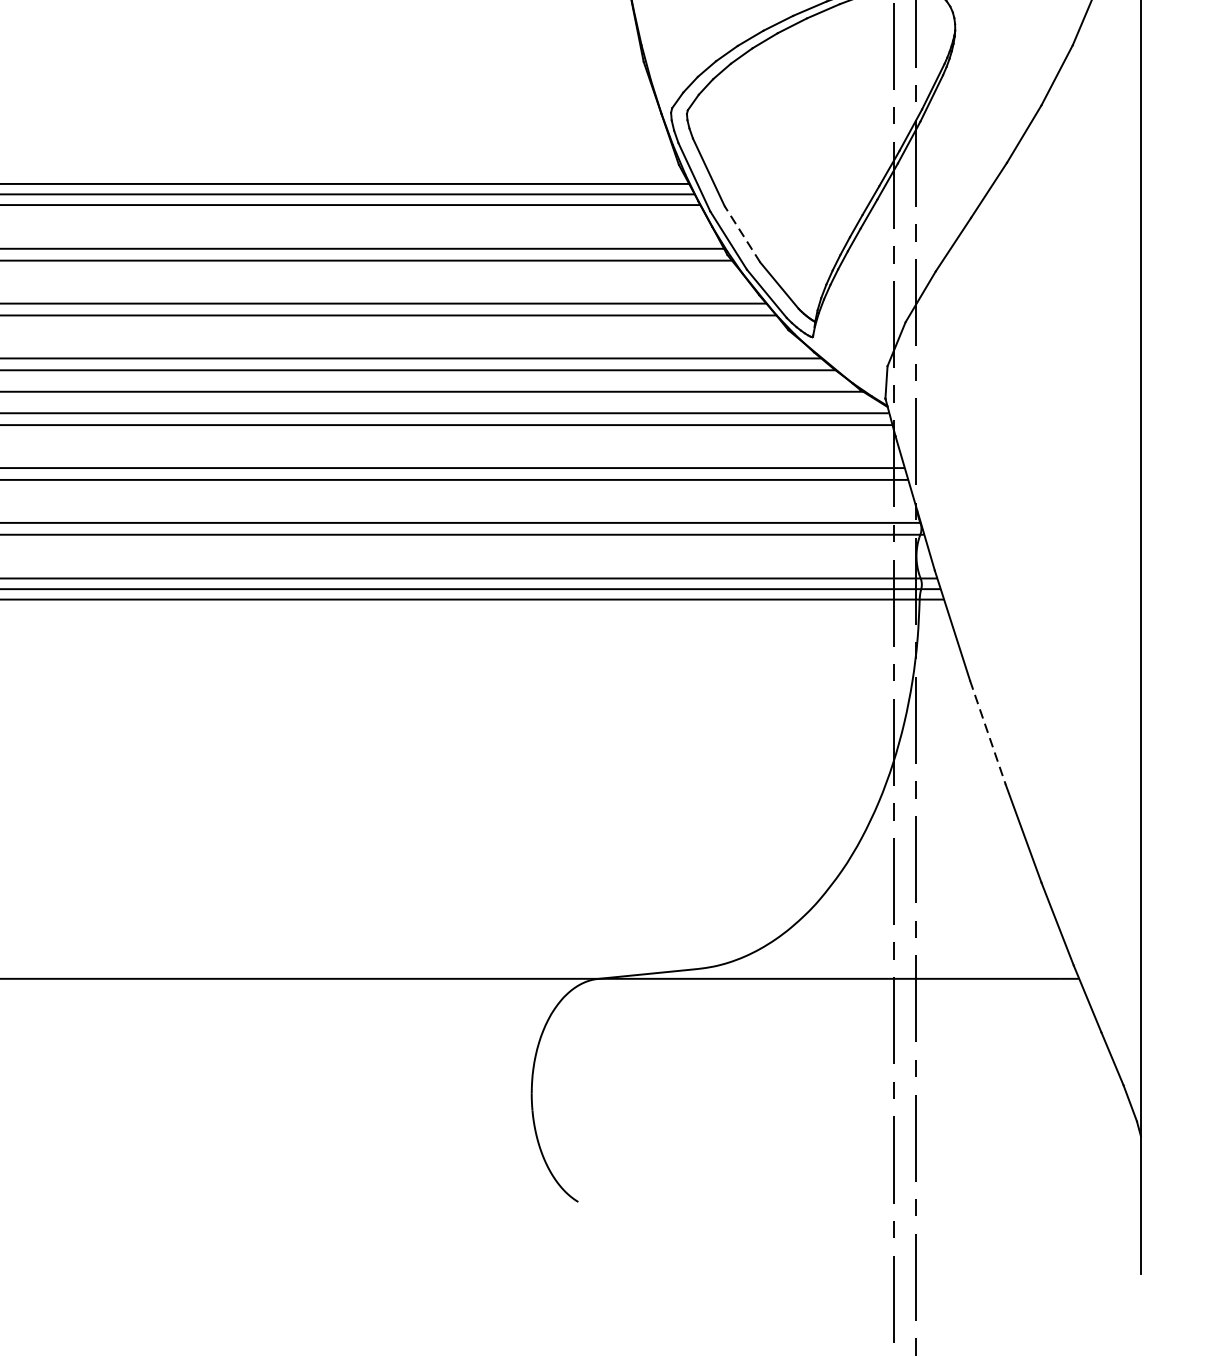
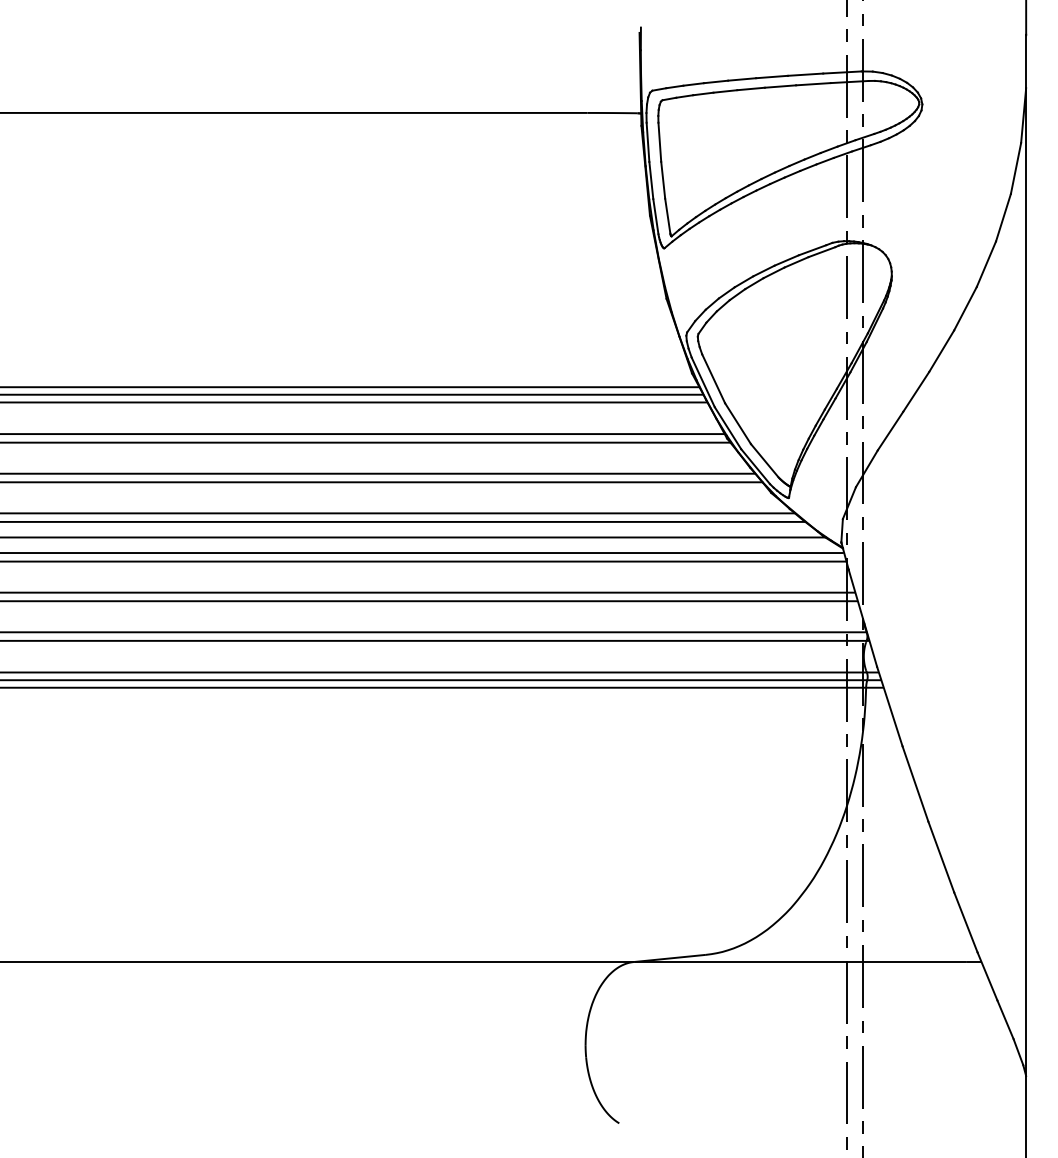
line: (741, 234) -> (737, 423), dashed -> solid
line: (987, 733) -> (915, 784), dashed -> solid

